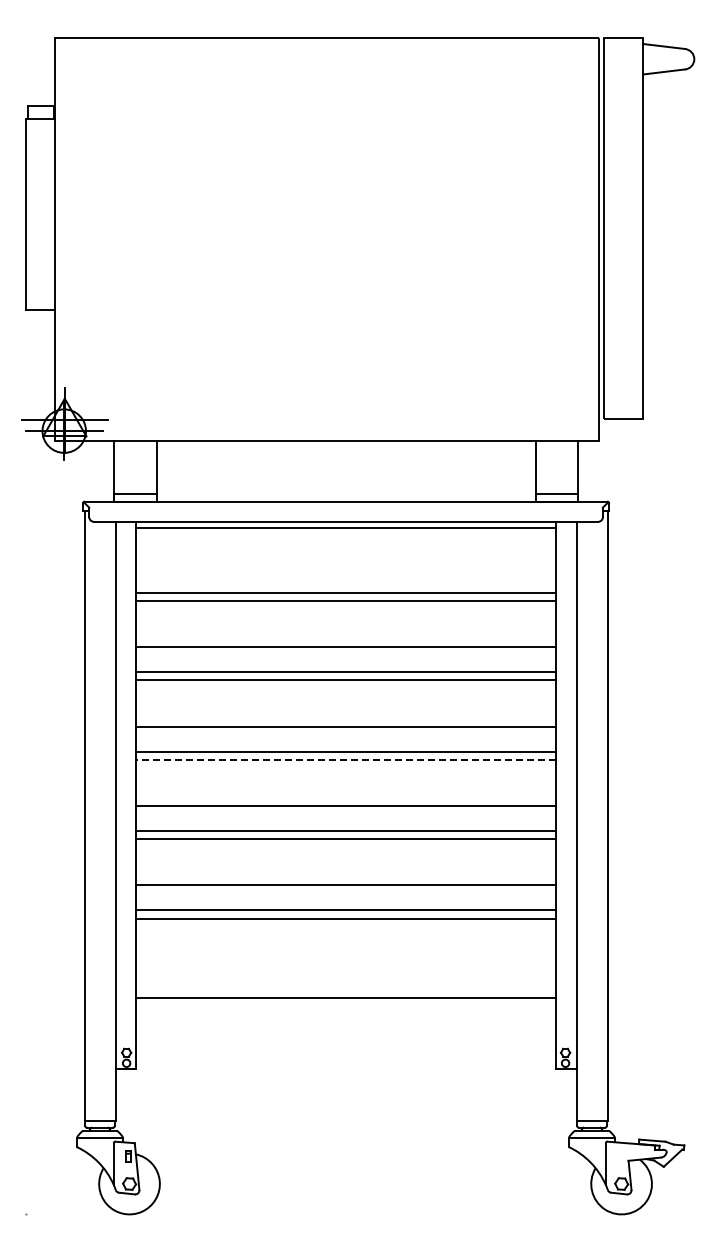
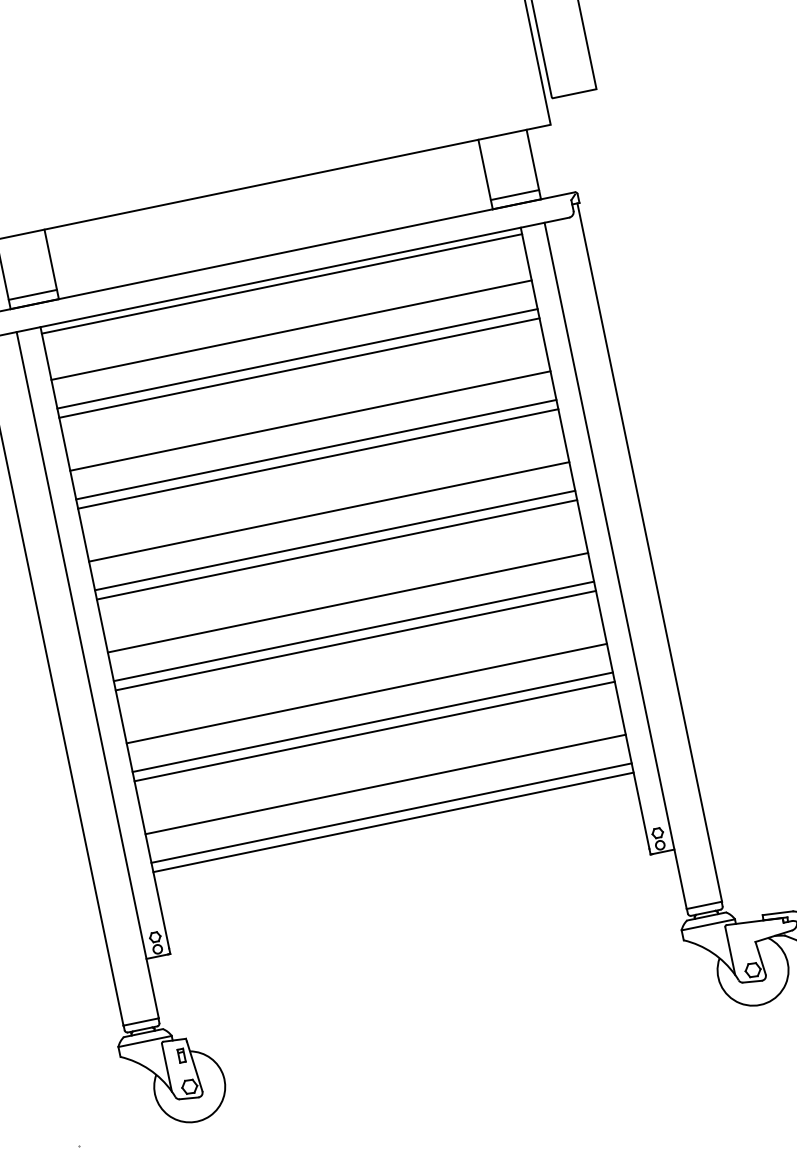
line: (345, 567) -> (290, 329), added
line: (346, 759) -> (337, 549), dashed -> solid
line: (345, 964) -> (384, 784), added
line: (345, 989) -> (390, 812), added

